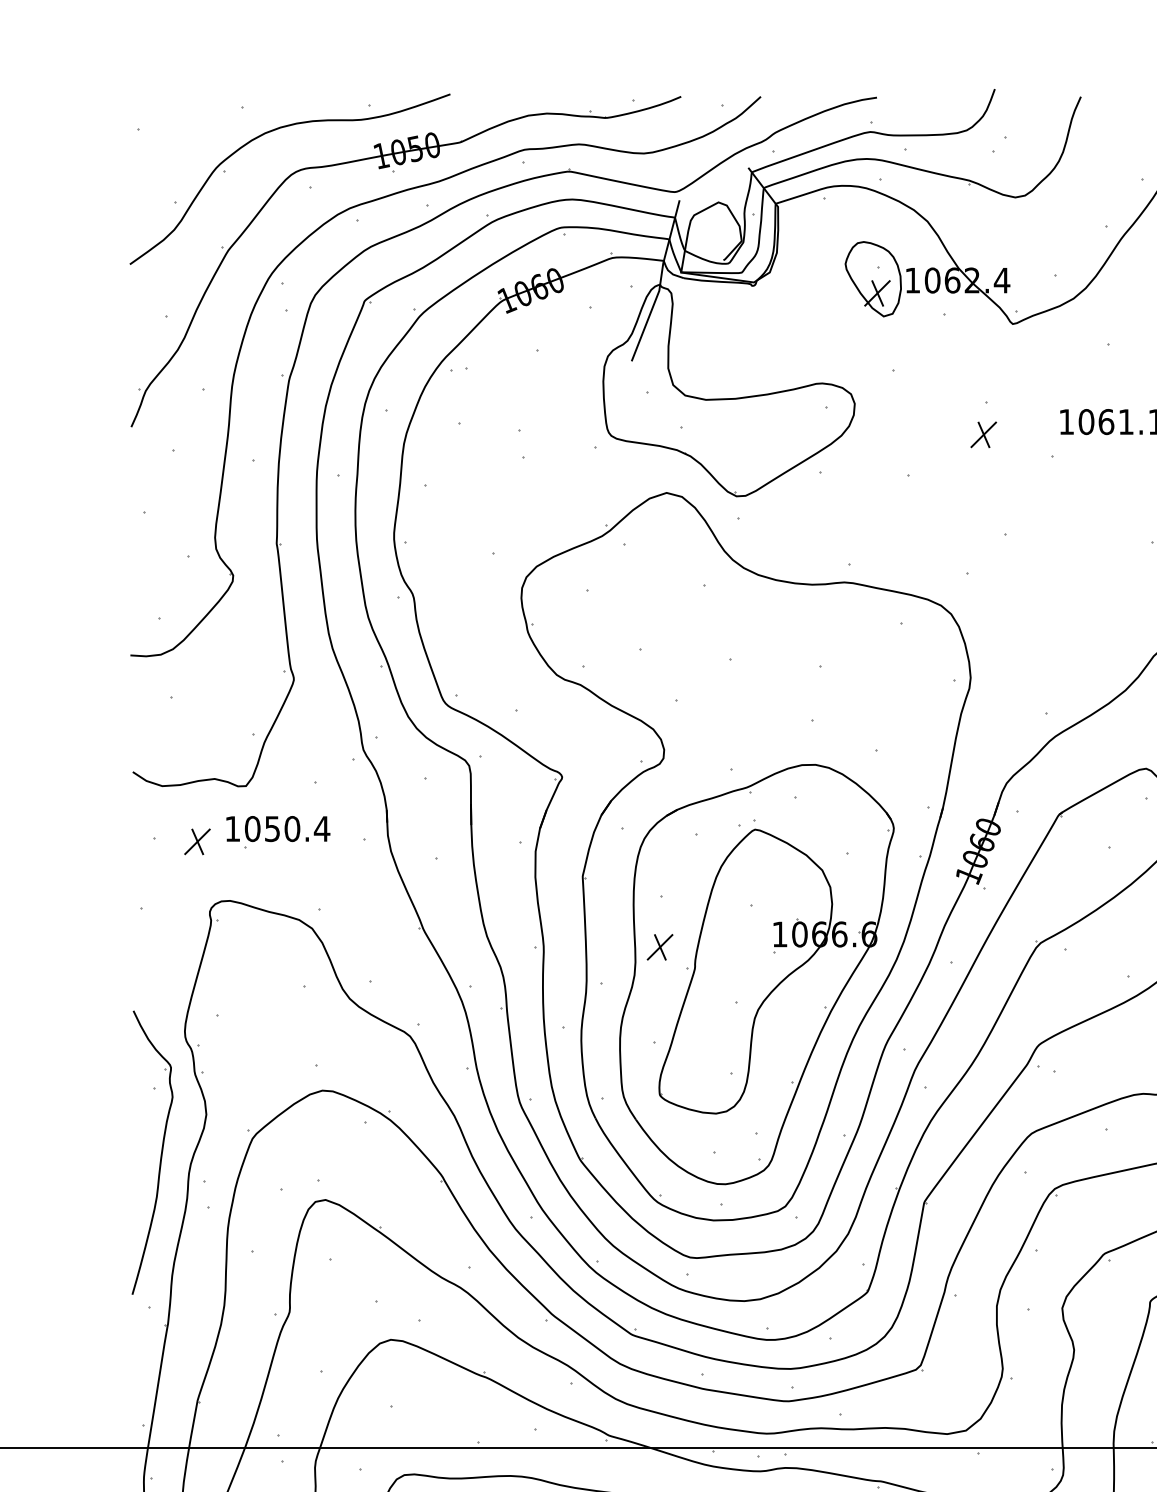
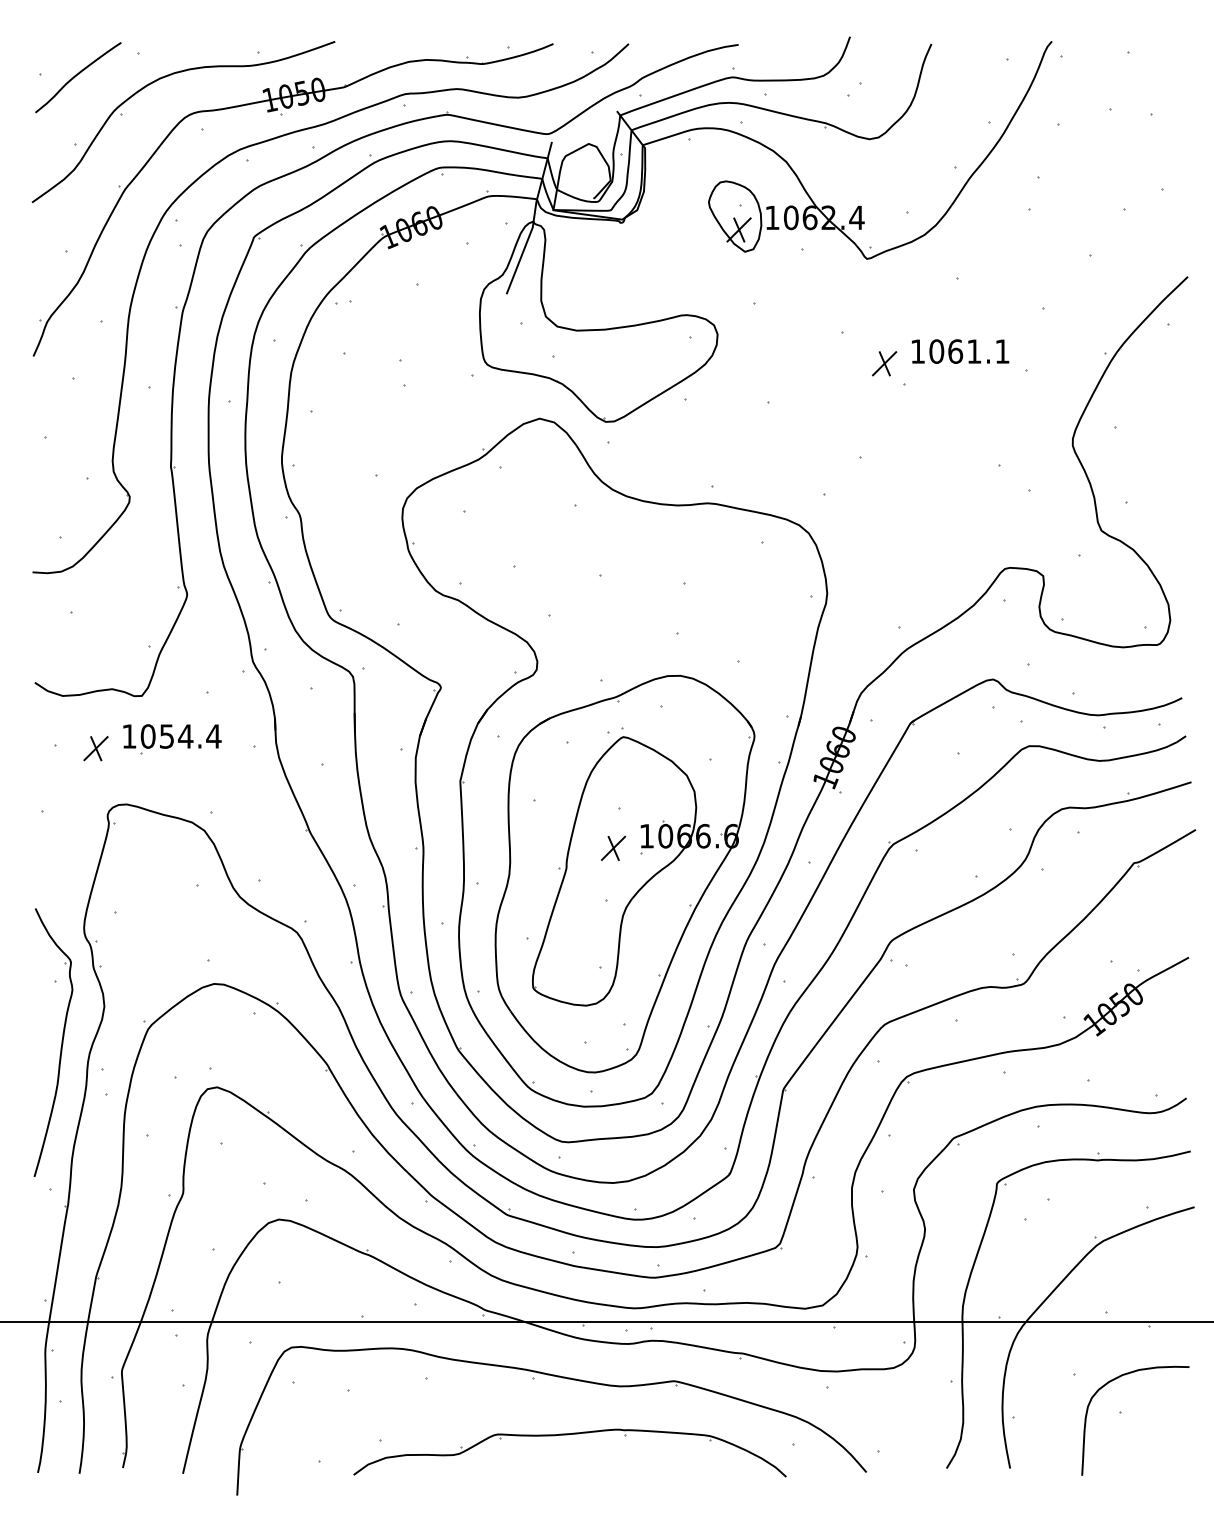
curve: (177, 130) -> (77, 75), added
part: (983, 434) -> (884, 363), moved
text: (292, 828) -> (185, 736), 1050.4 -> 1054.4
part: (660, 946) -> (613, 847), moved

